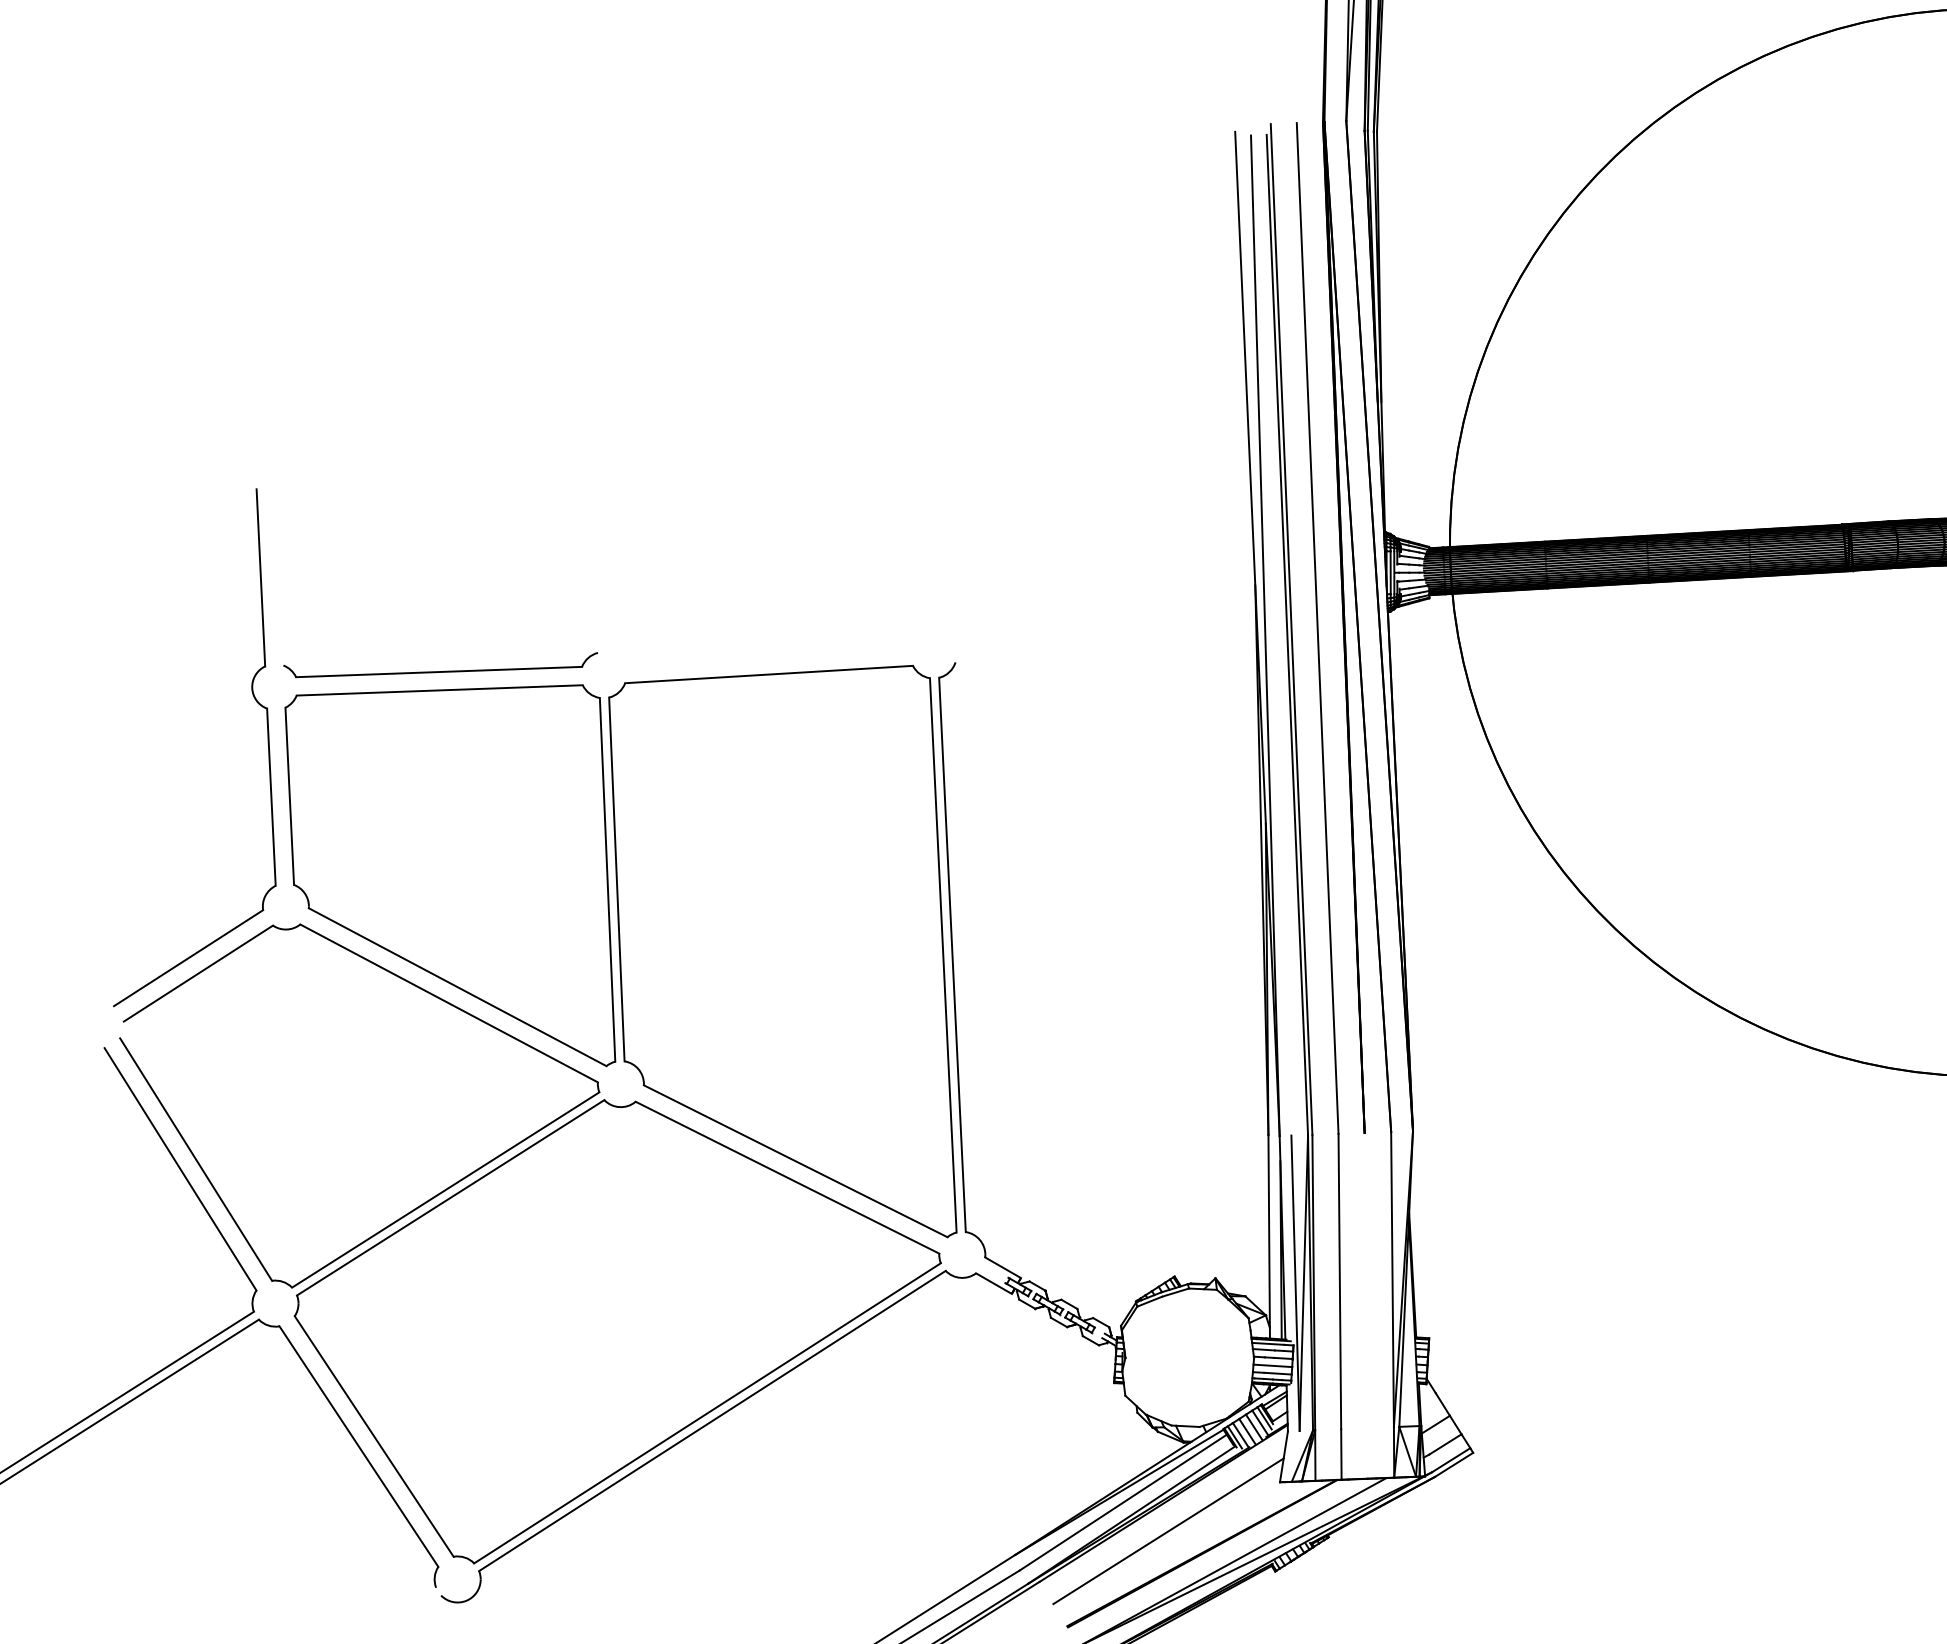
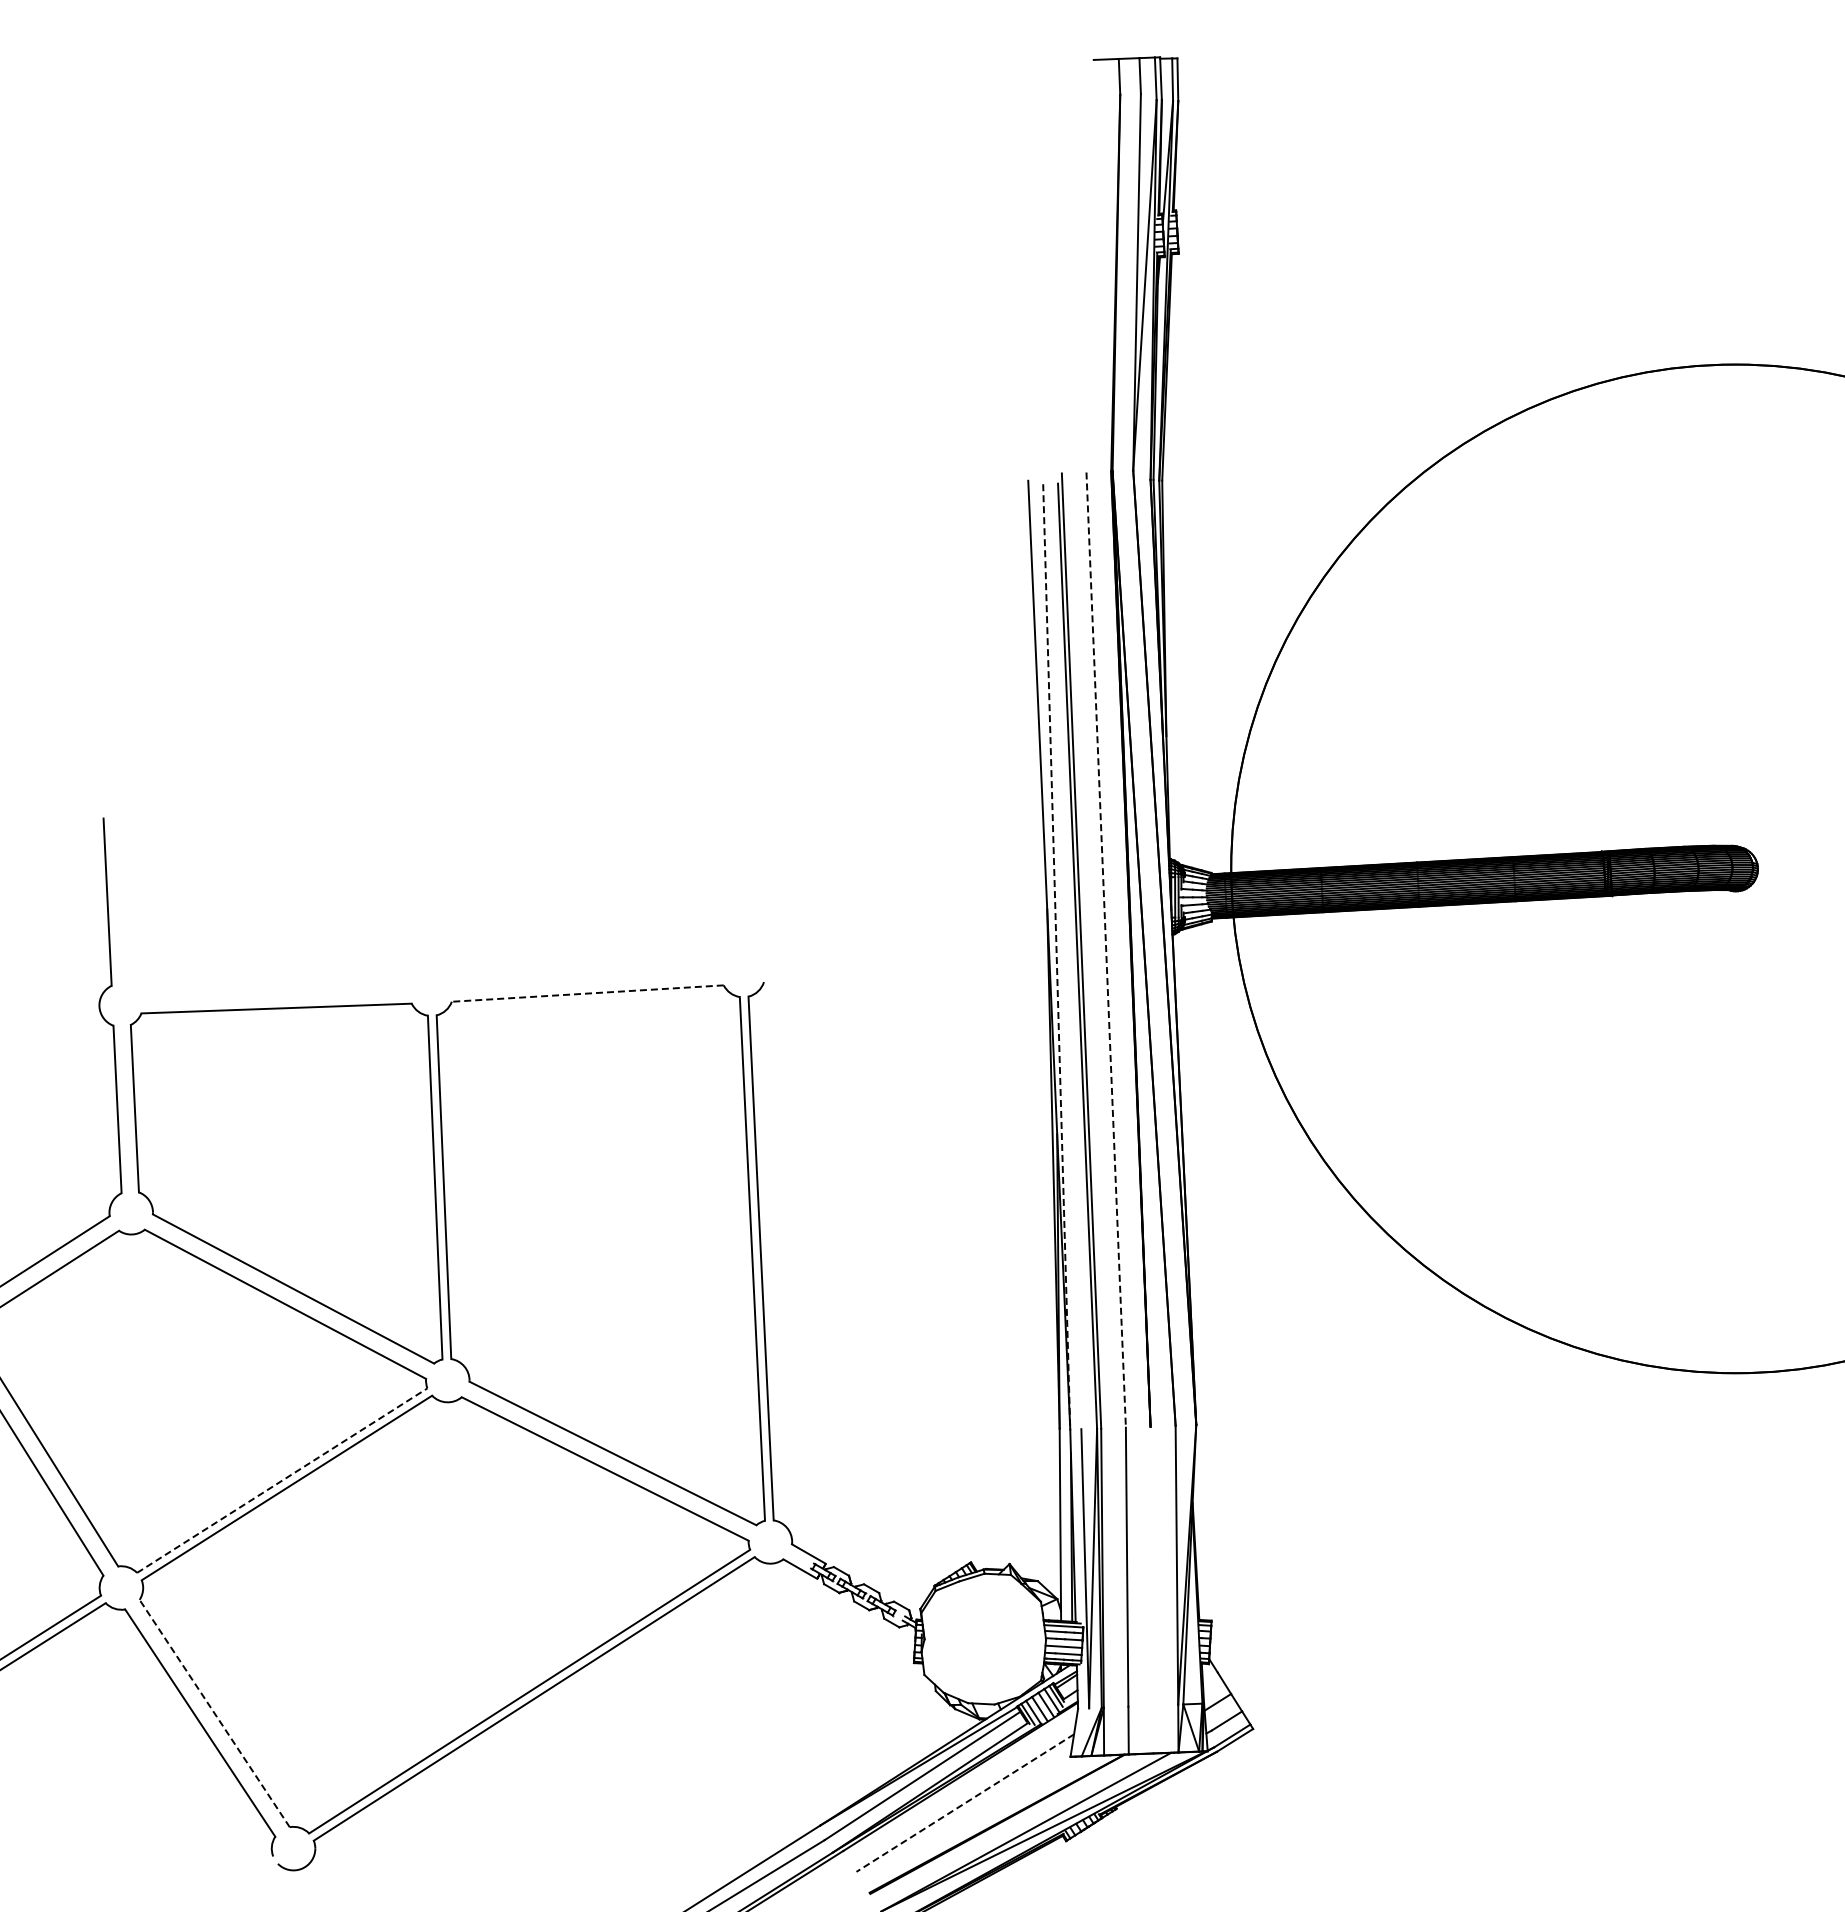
line: (1318, 628) -> (1106, 950), solid -> dashed
line: (1265, 635) -> (1056, 956), solid -> dashed
part: (440, 664) -> (277, 984), removed
line: (768, 674) -> (587, 993), solid -> dashed
line: (445, 1189) -> (282, 1480), solid -> dashed
line: (374, 1436) -> (214, 1713), solid -> dashed
line: (1168, 1531) -> (965, 1803), solid -> dashed

